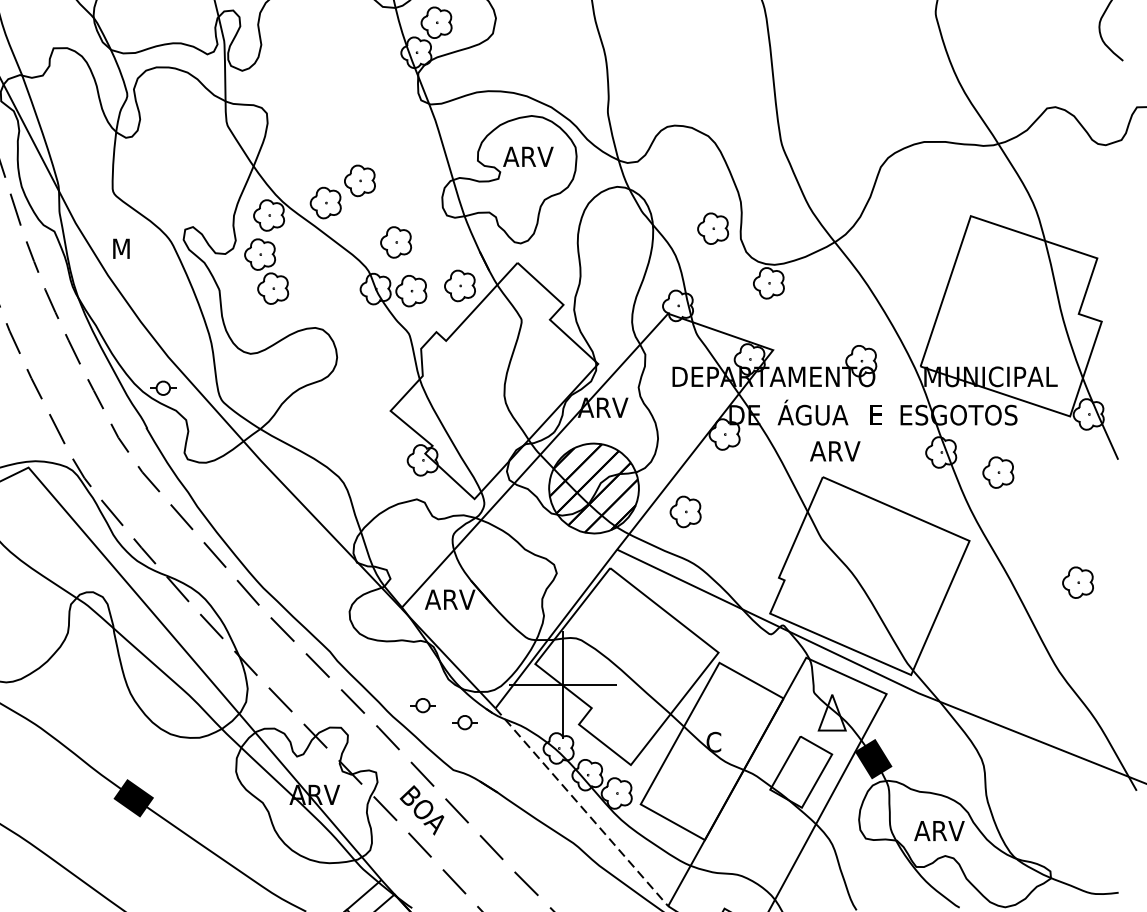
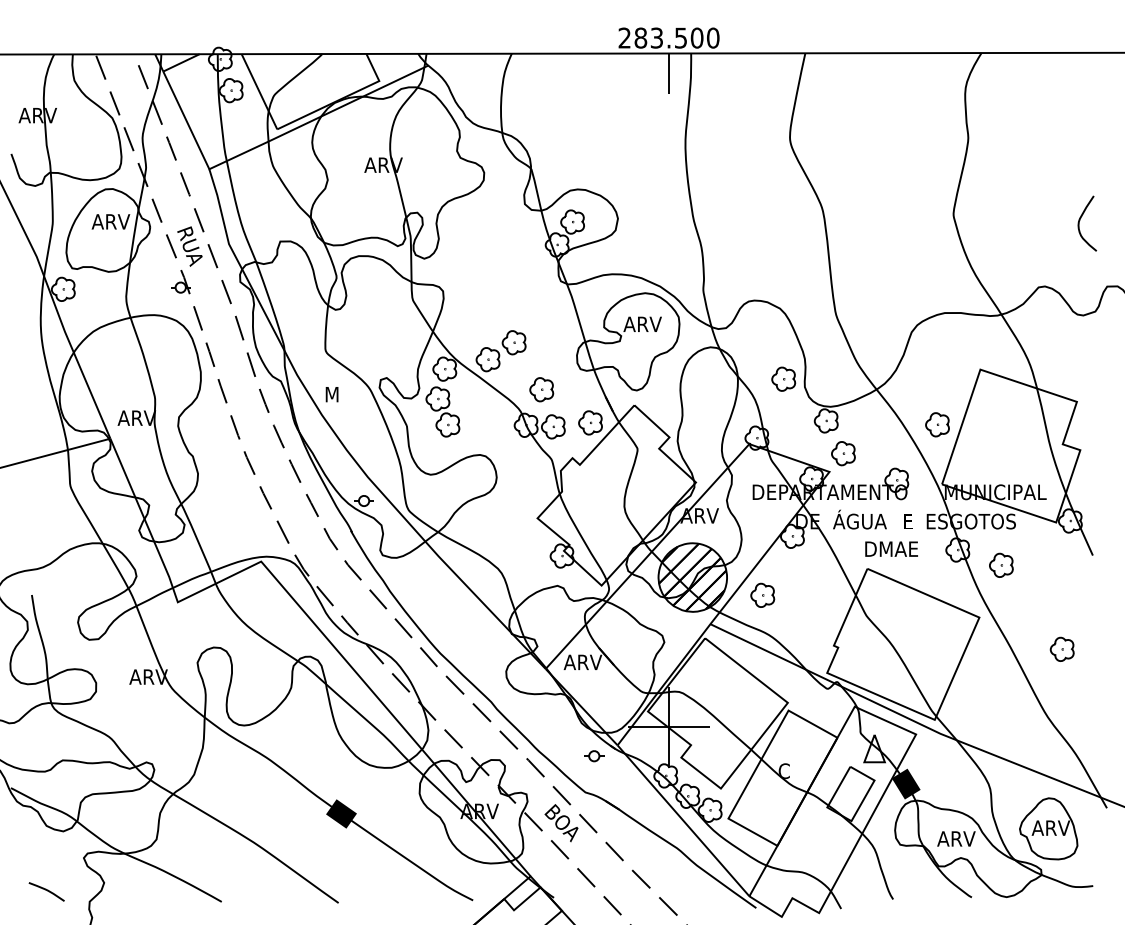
part: (914, 288) -> (937, 424), added
part: (791, 326) -> (843, 453), added
text: (849, 450) -> (887, 548), ARV -> DMAE
part: (423, 705) -> (562, 743), removed
line: (581, 808) -> (683, 821), dashed -> solid
part: (1060, 817) -> (1048, 828), added

